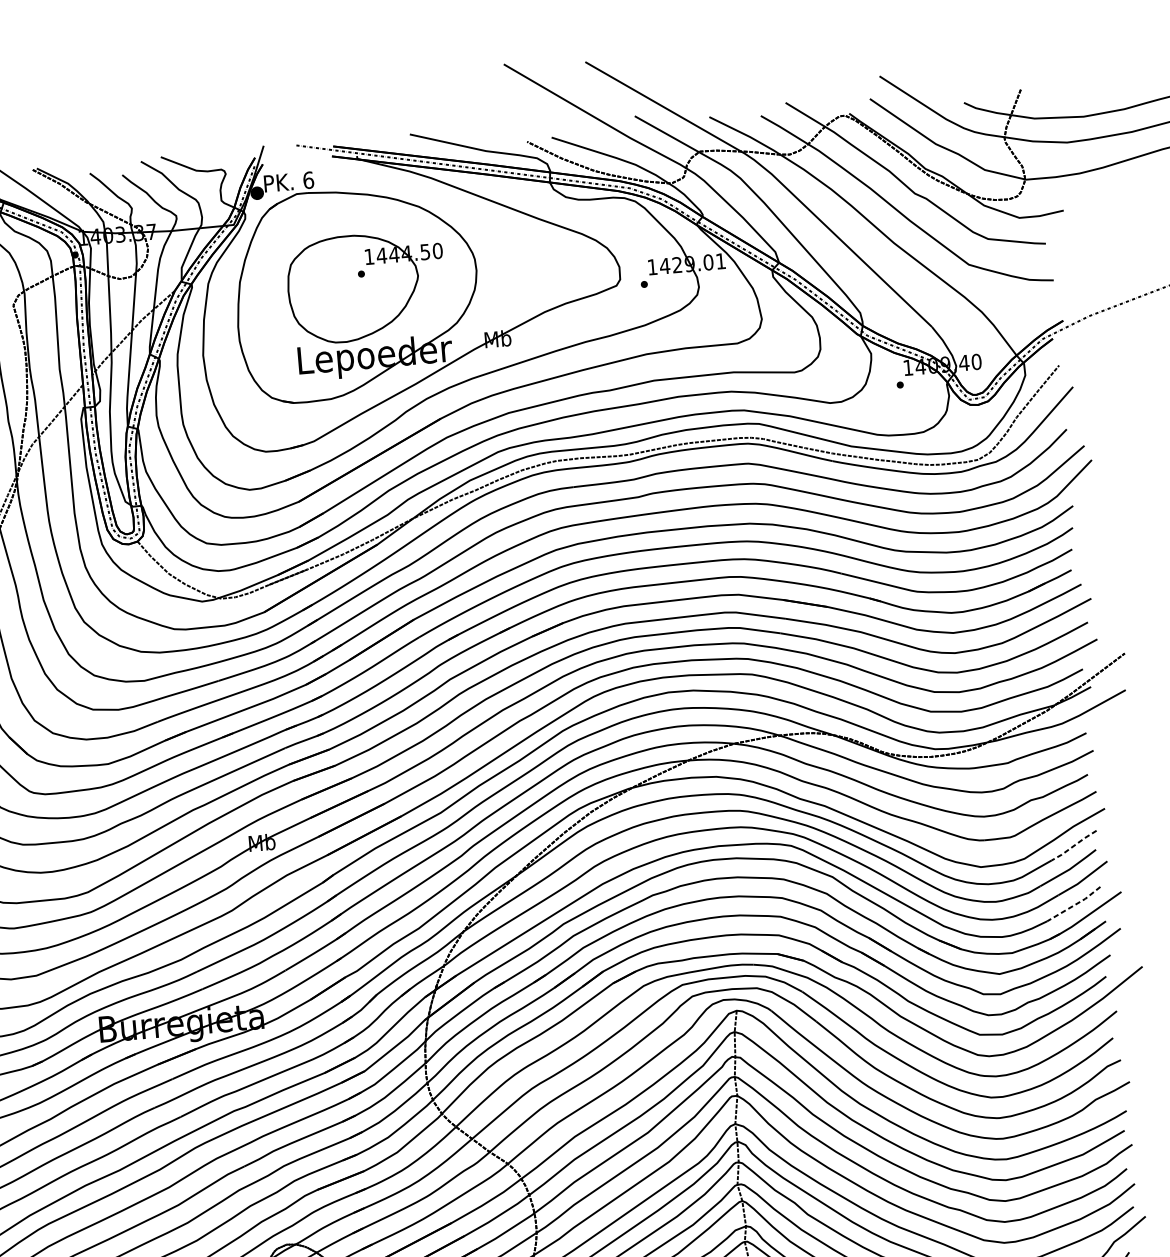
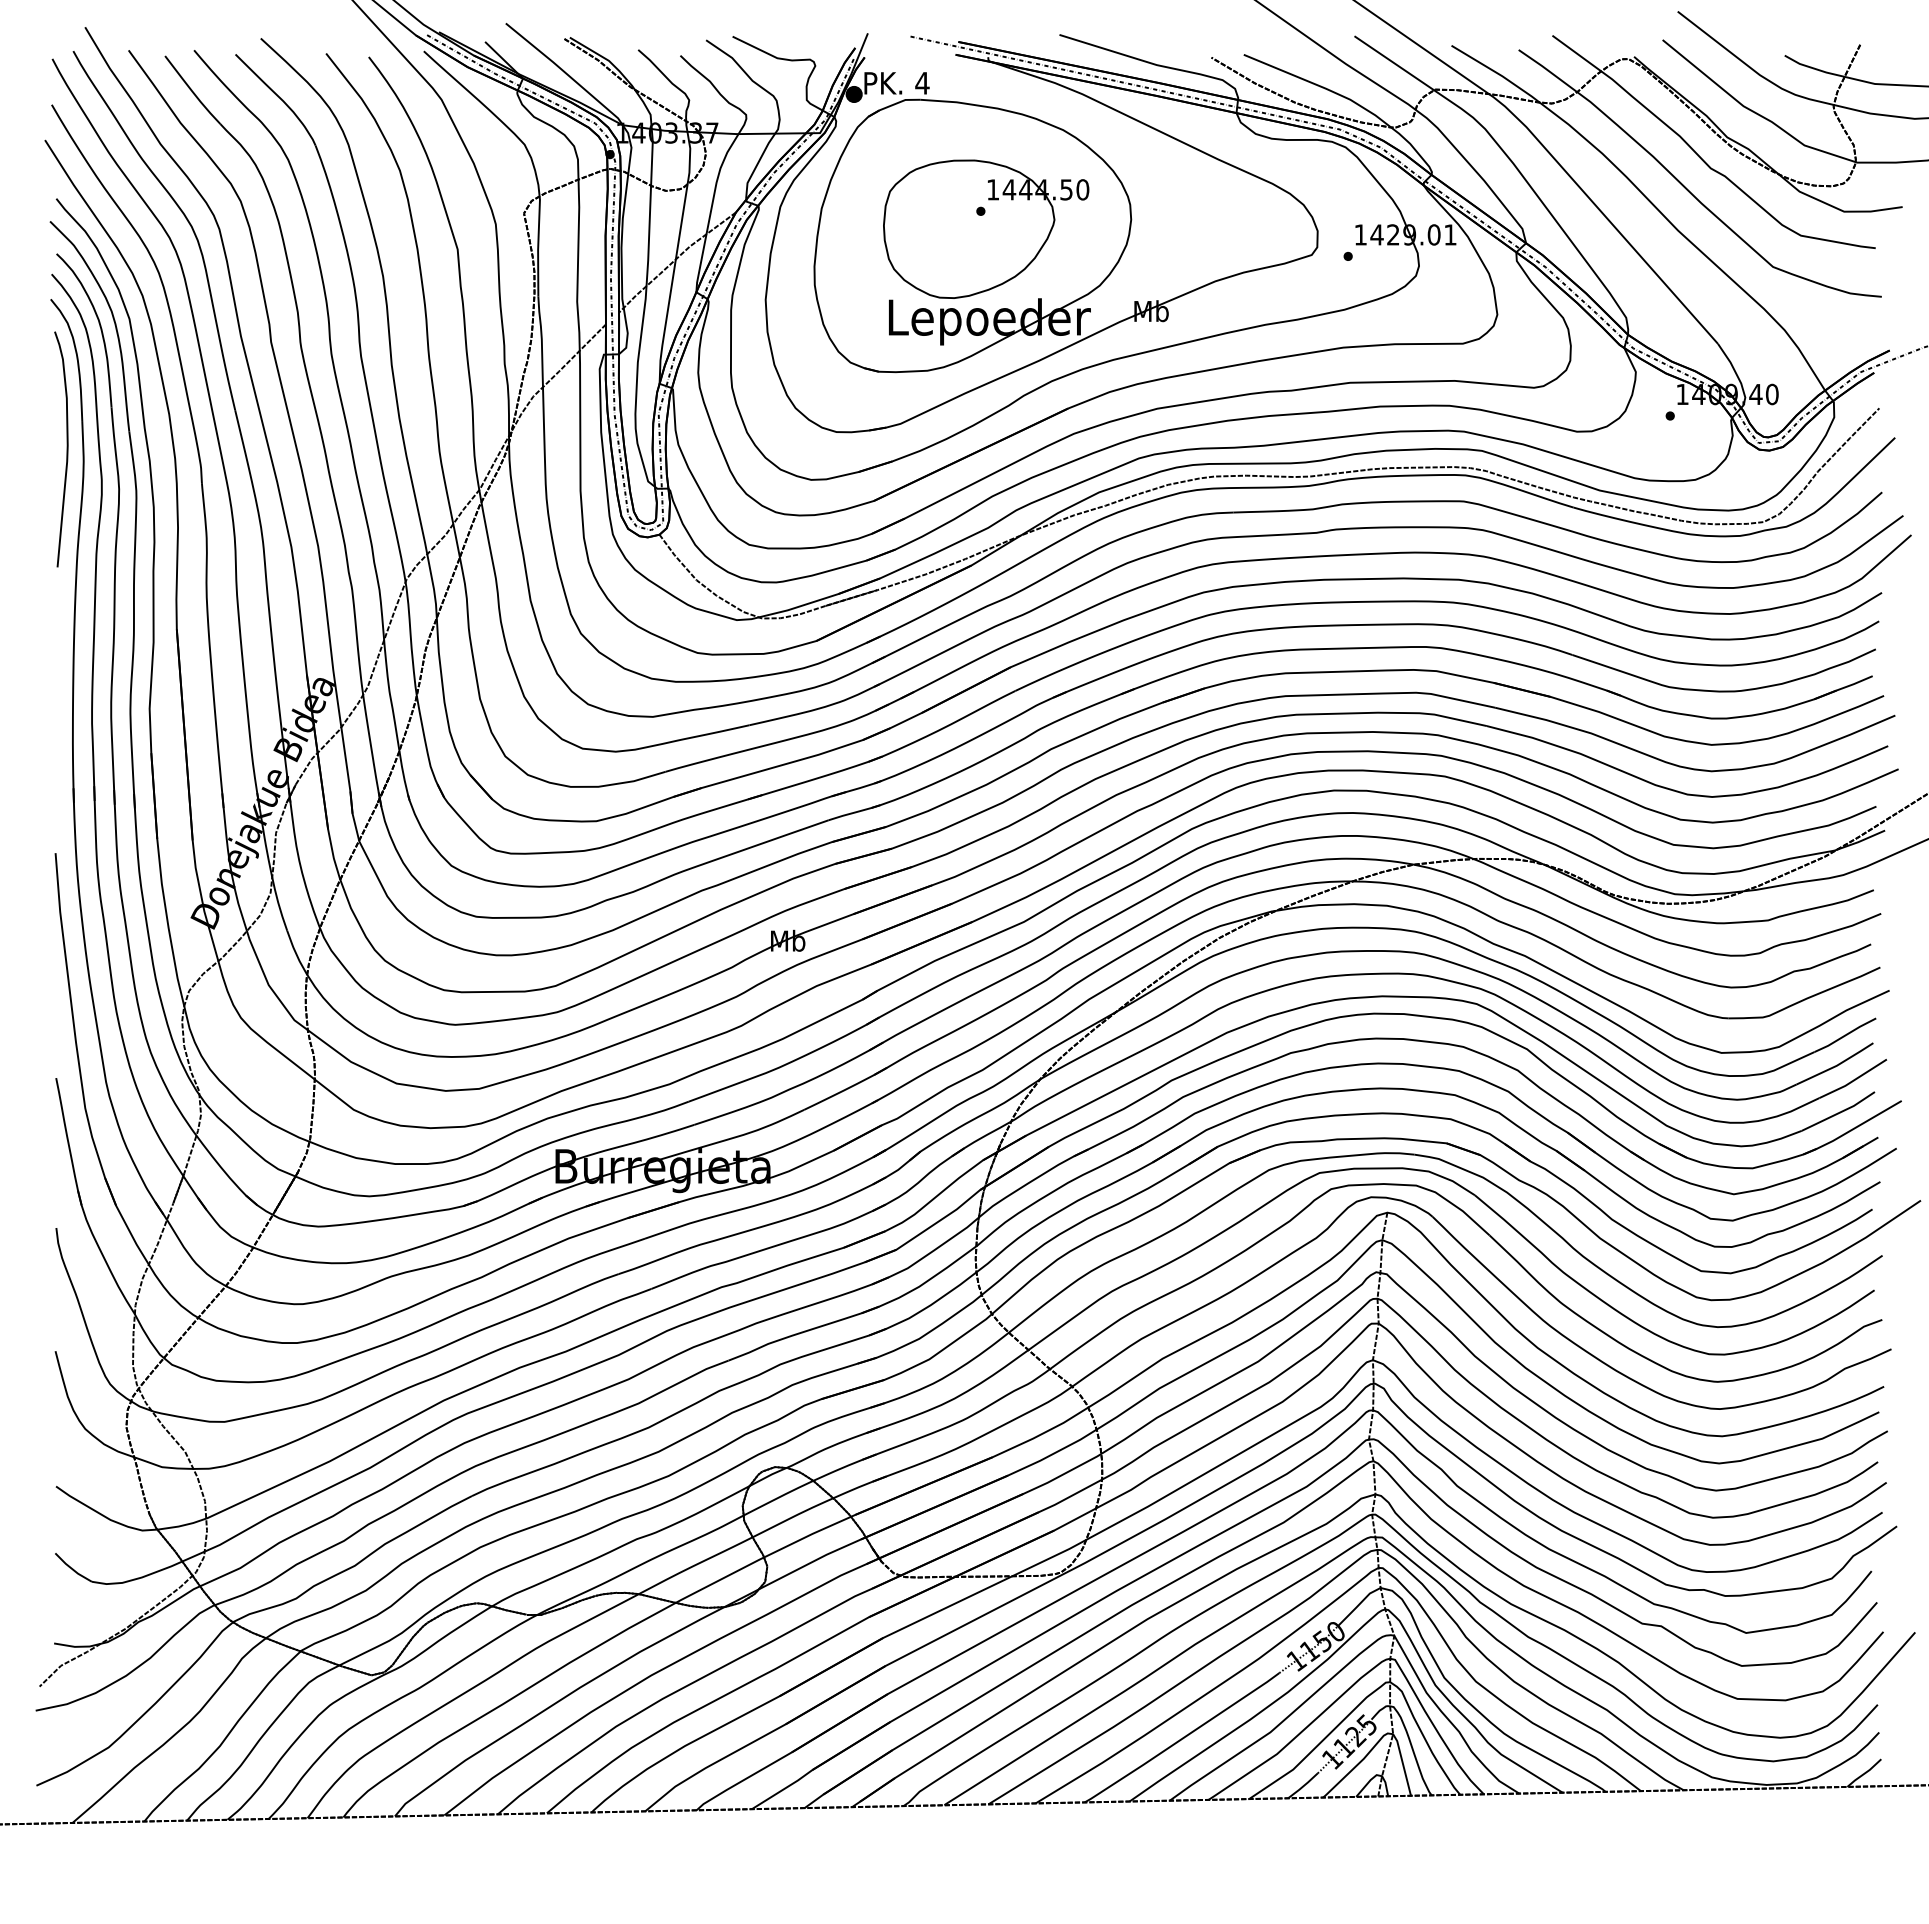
text: (308, 179) -> (922, 82), 6 -> 4
line: (1073, 845) -> (1844, 1035), dashed -> solid
line: (1074, 904) -> (1839, 1112), dashed -> solid

